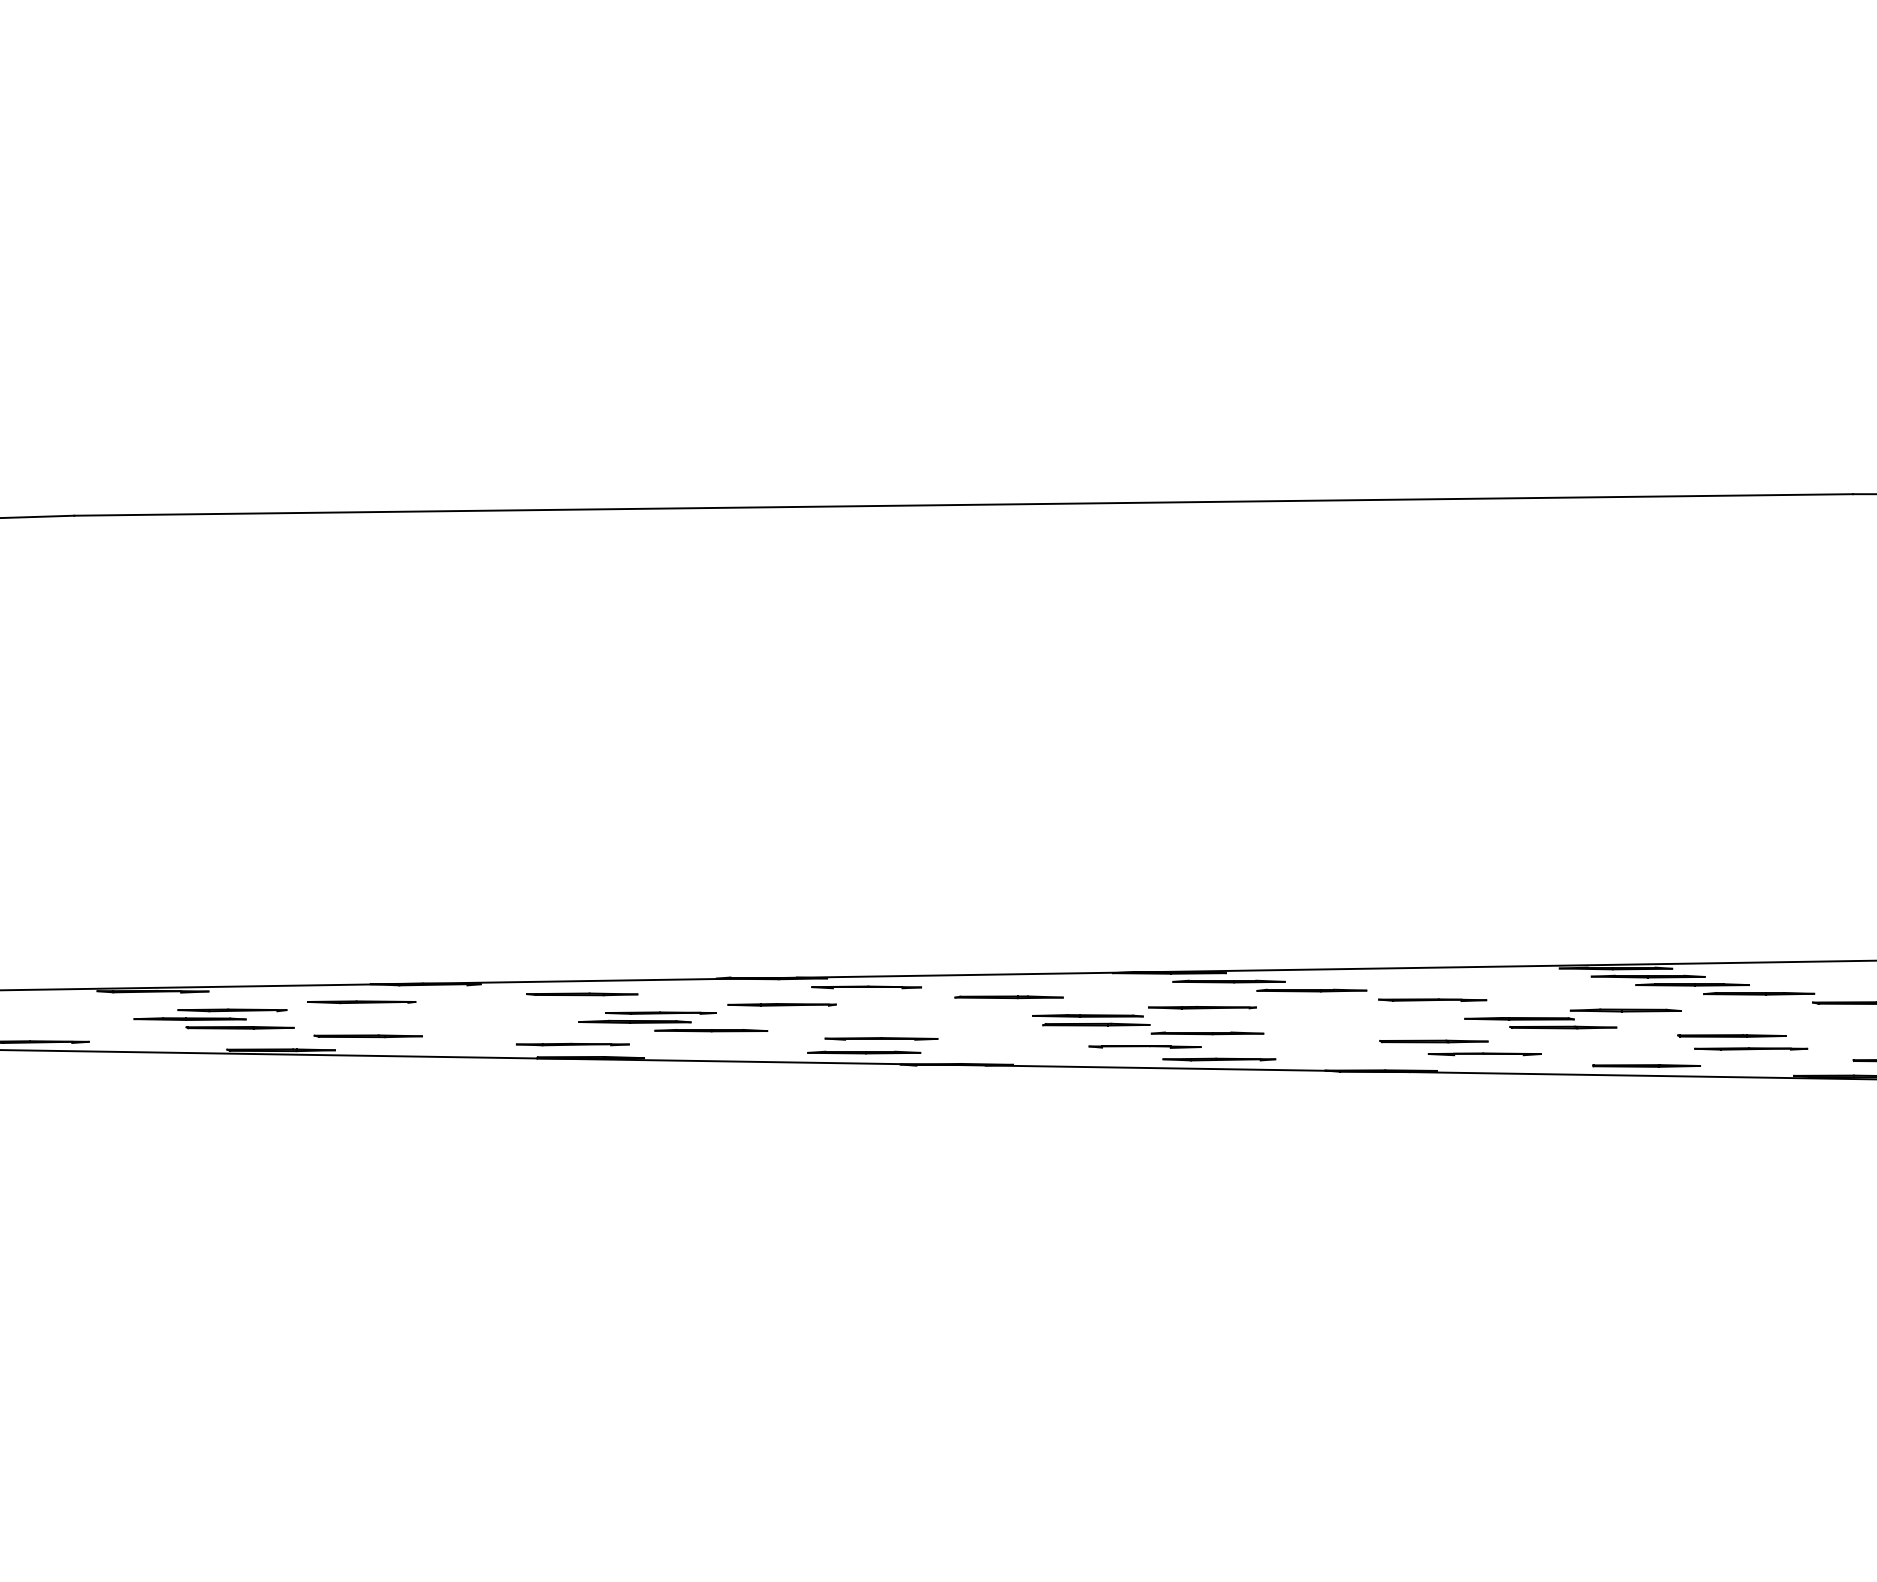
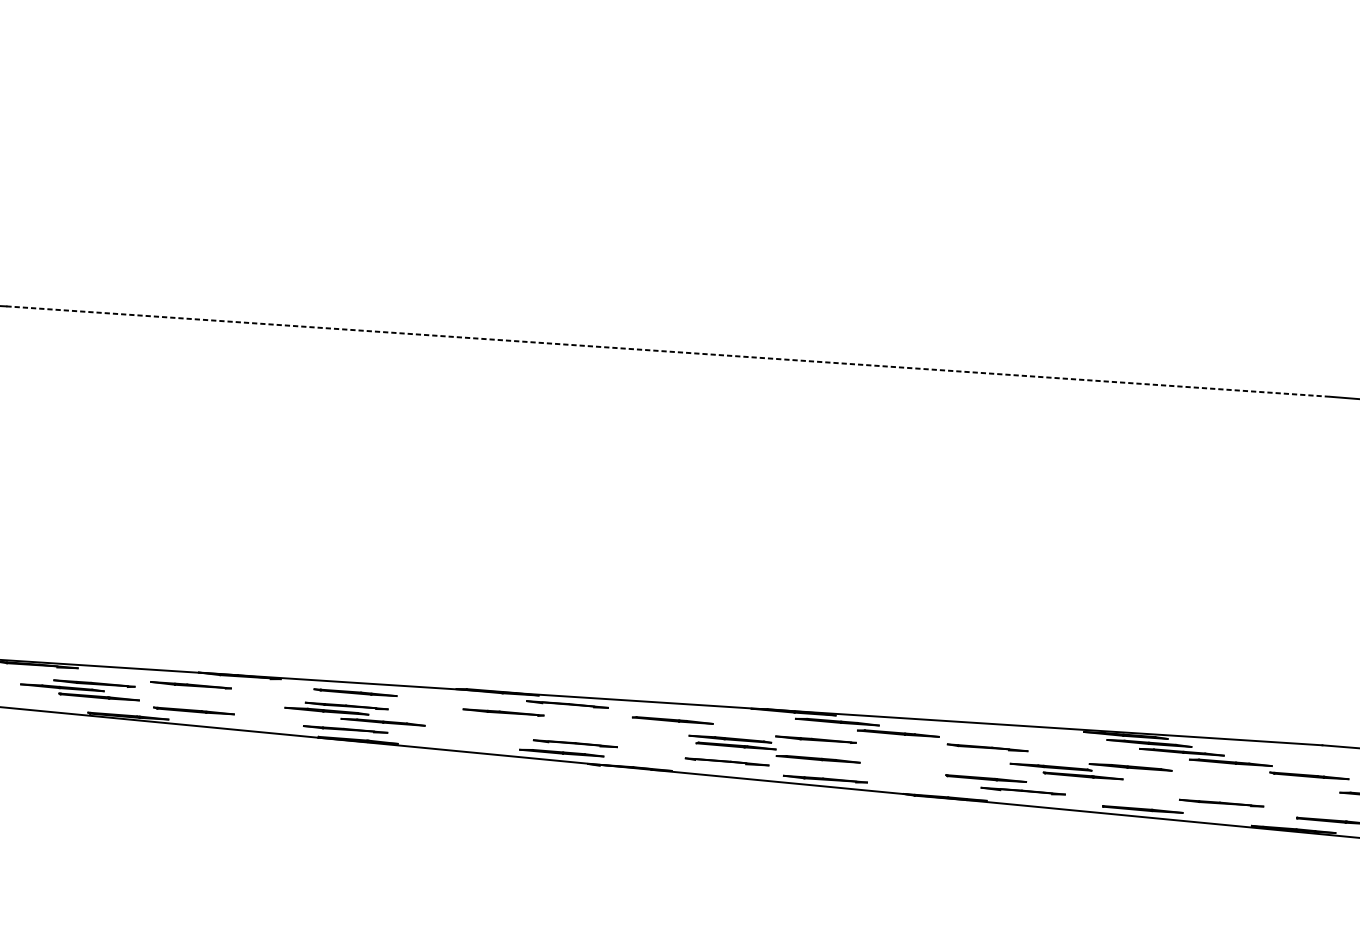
line: (964, 504) -> (669, 351), solid -> dashed
part: (673, 1021) -> (355, 713), moved
line: (1731, 1035) -> (1207, 792), removed
line: (1144, 1046) -> (726, 761), moved

